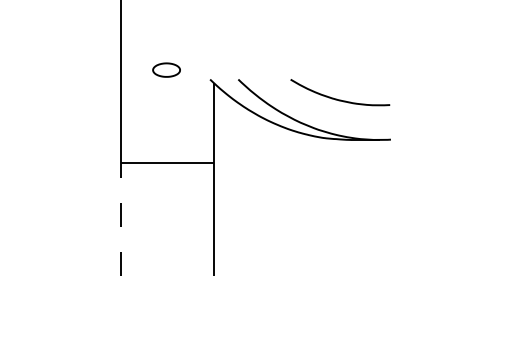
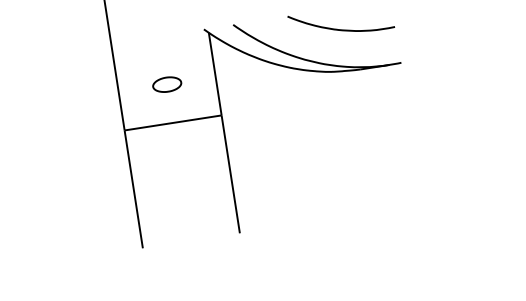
part: (166, 69) -> (167, 84), moved
line: (120, 219) -> (133, 189), dashed -> solid

